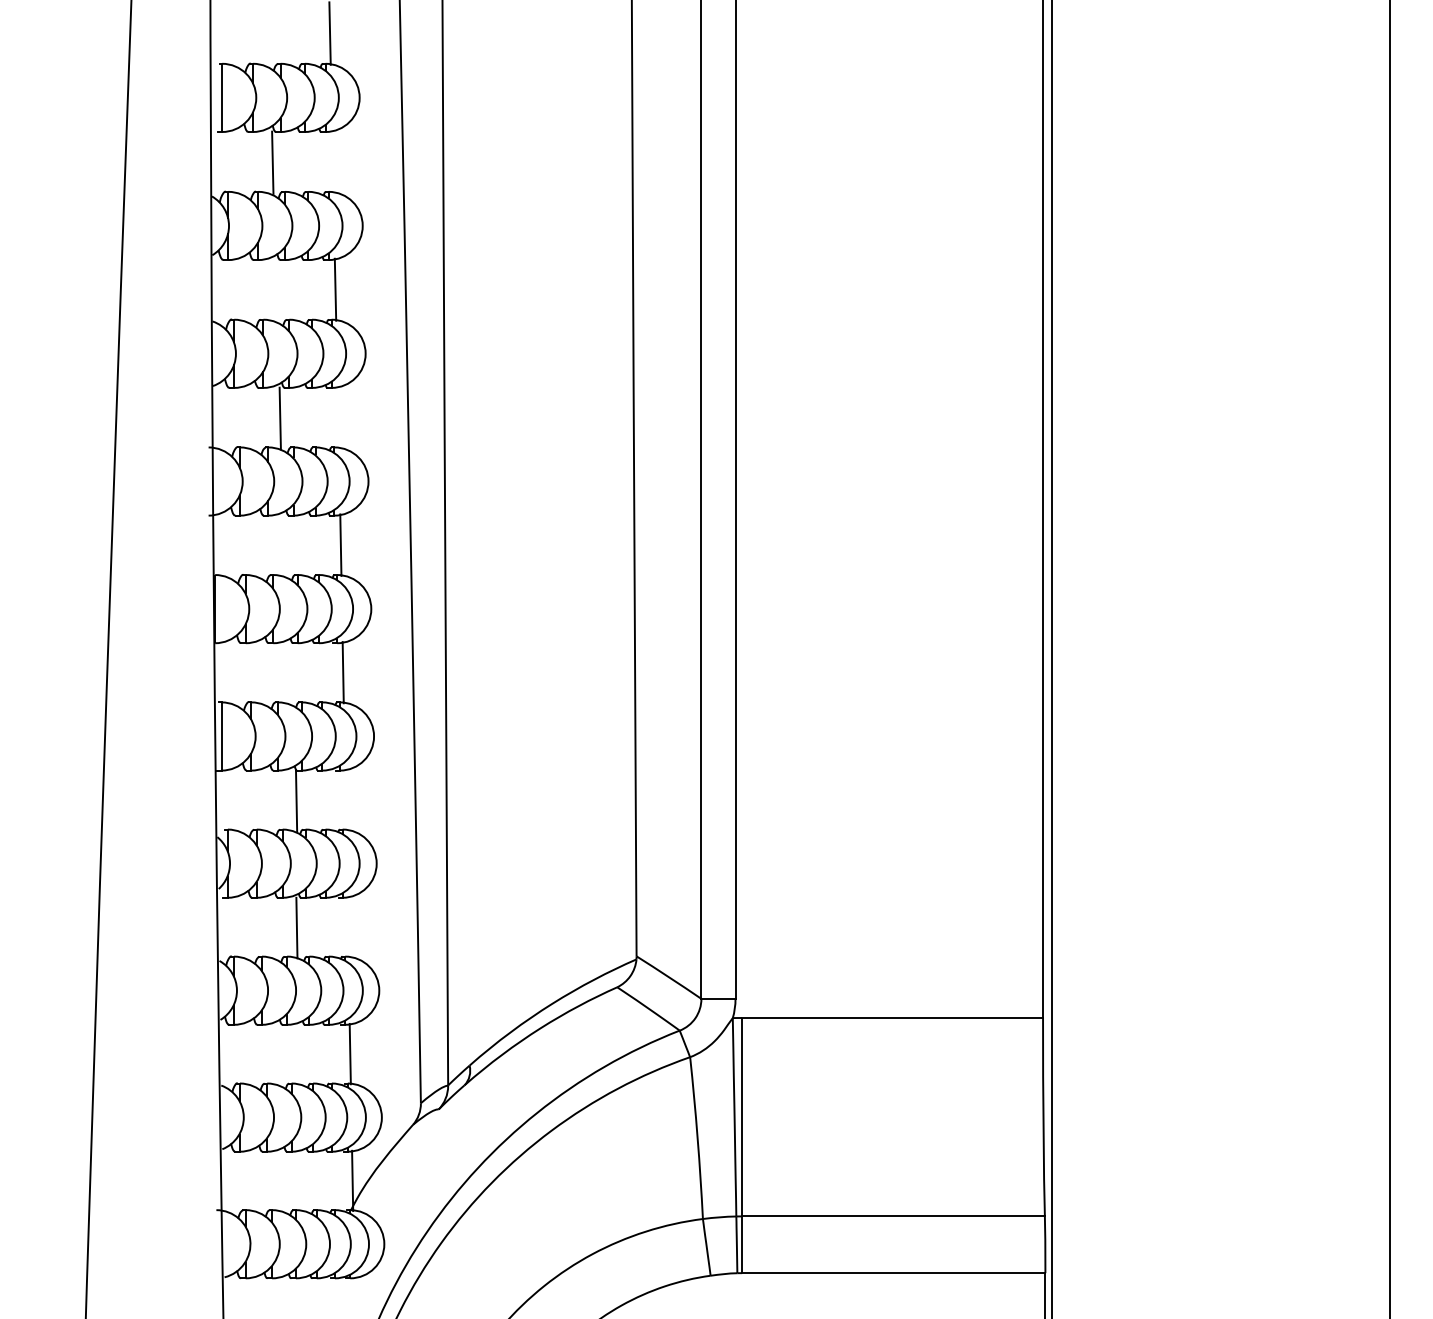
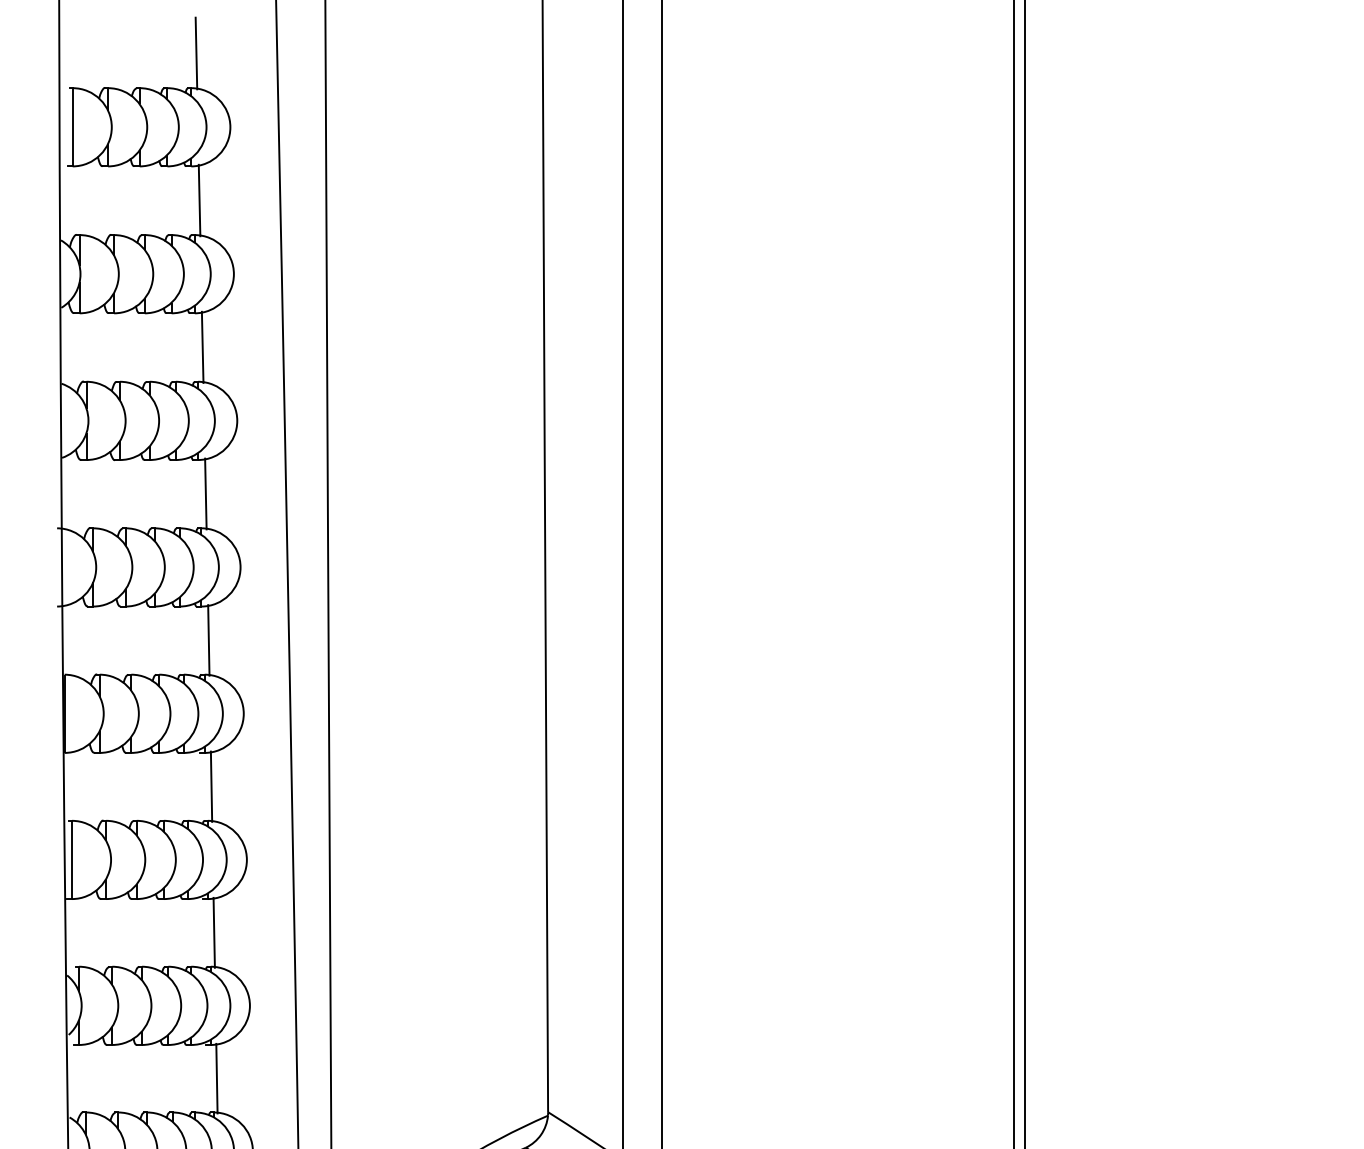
line: (272, 162) -> (199, 200), moved
line: (279, 418) -> (204, 493), moved
line: (296, 800) -> (214, 932), moved
line: (296, 927) -> (216, 1077), moved

